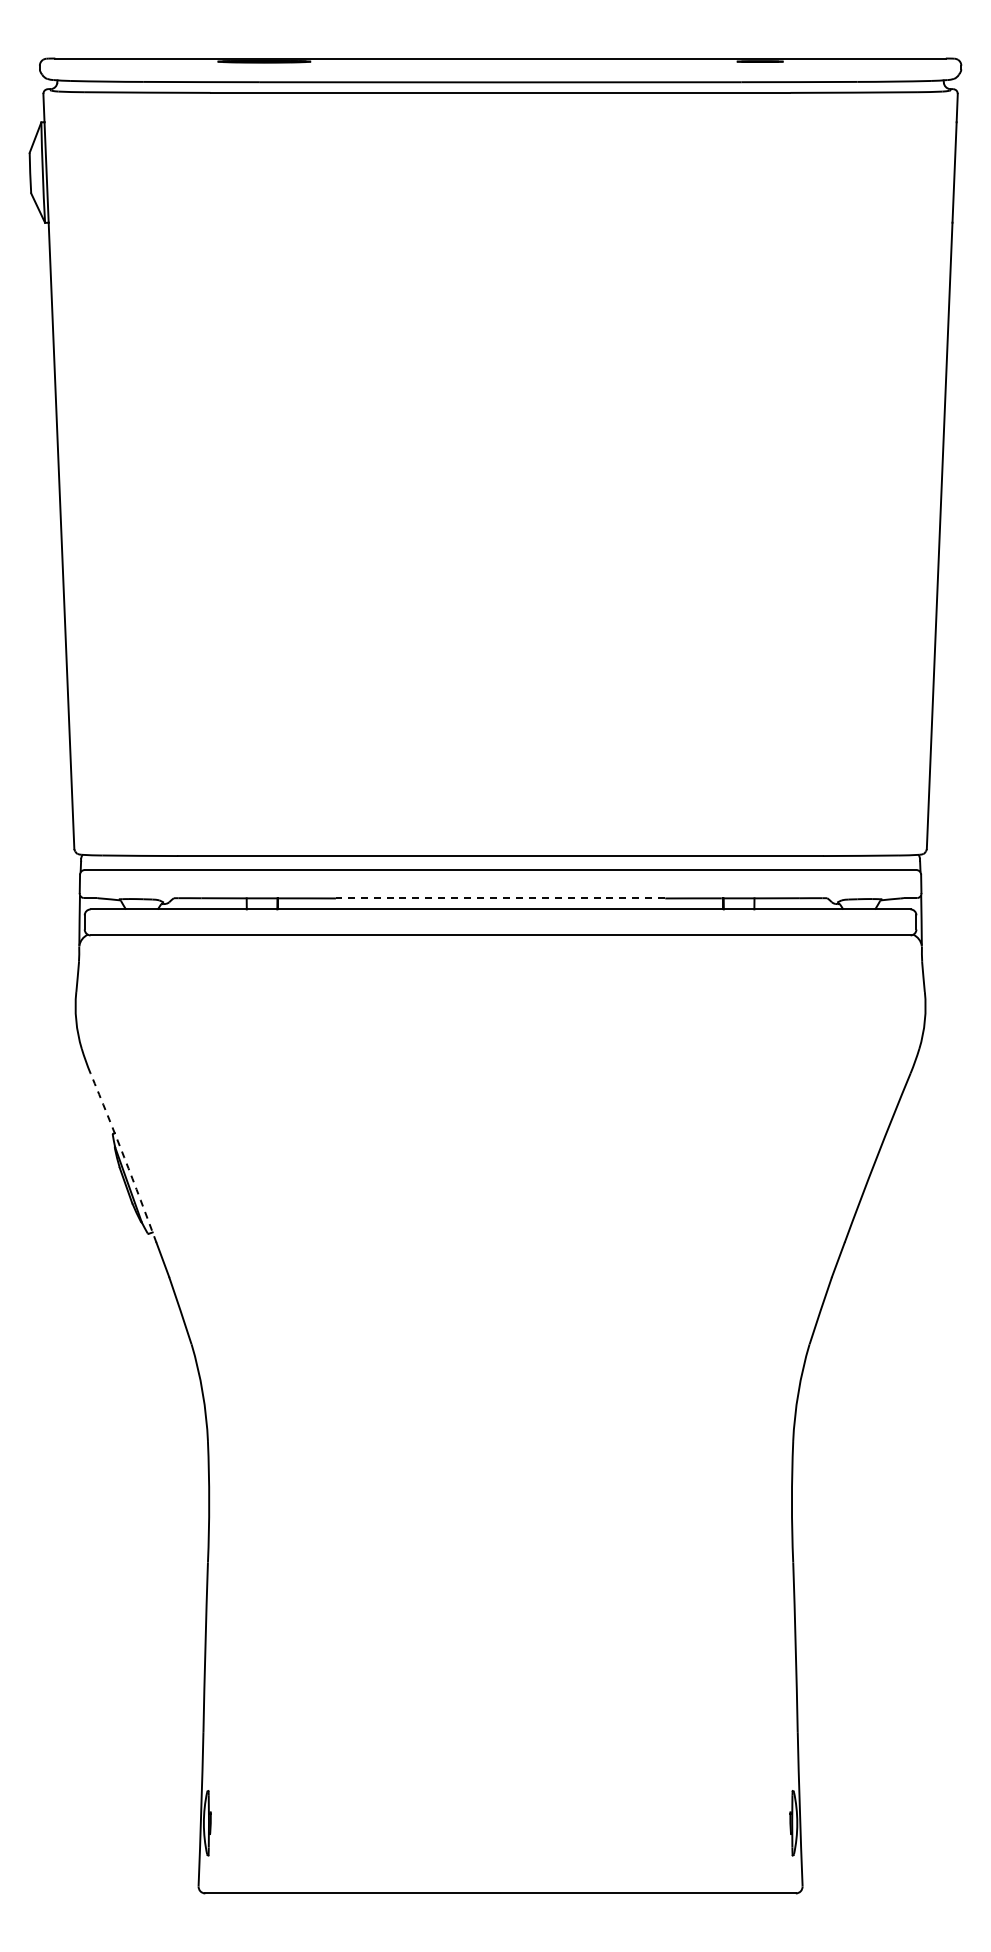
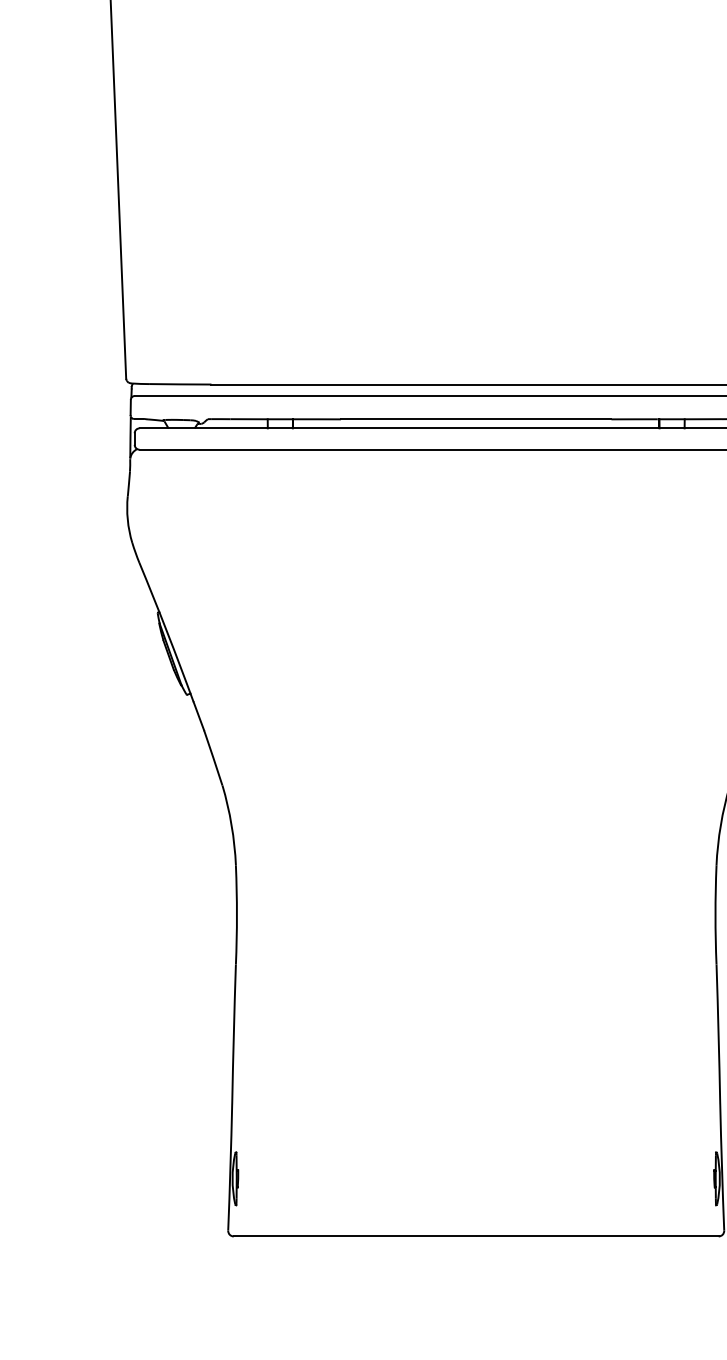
line: (500, 898) -> (476, 419), dashed -> solid
arc: (124, 1157) -> (167, 632), dashed -> solid

